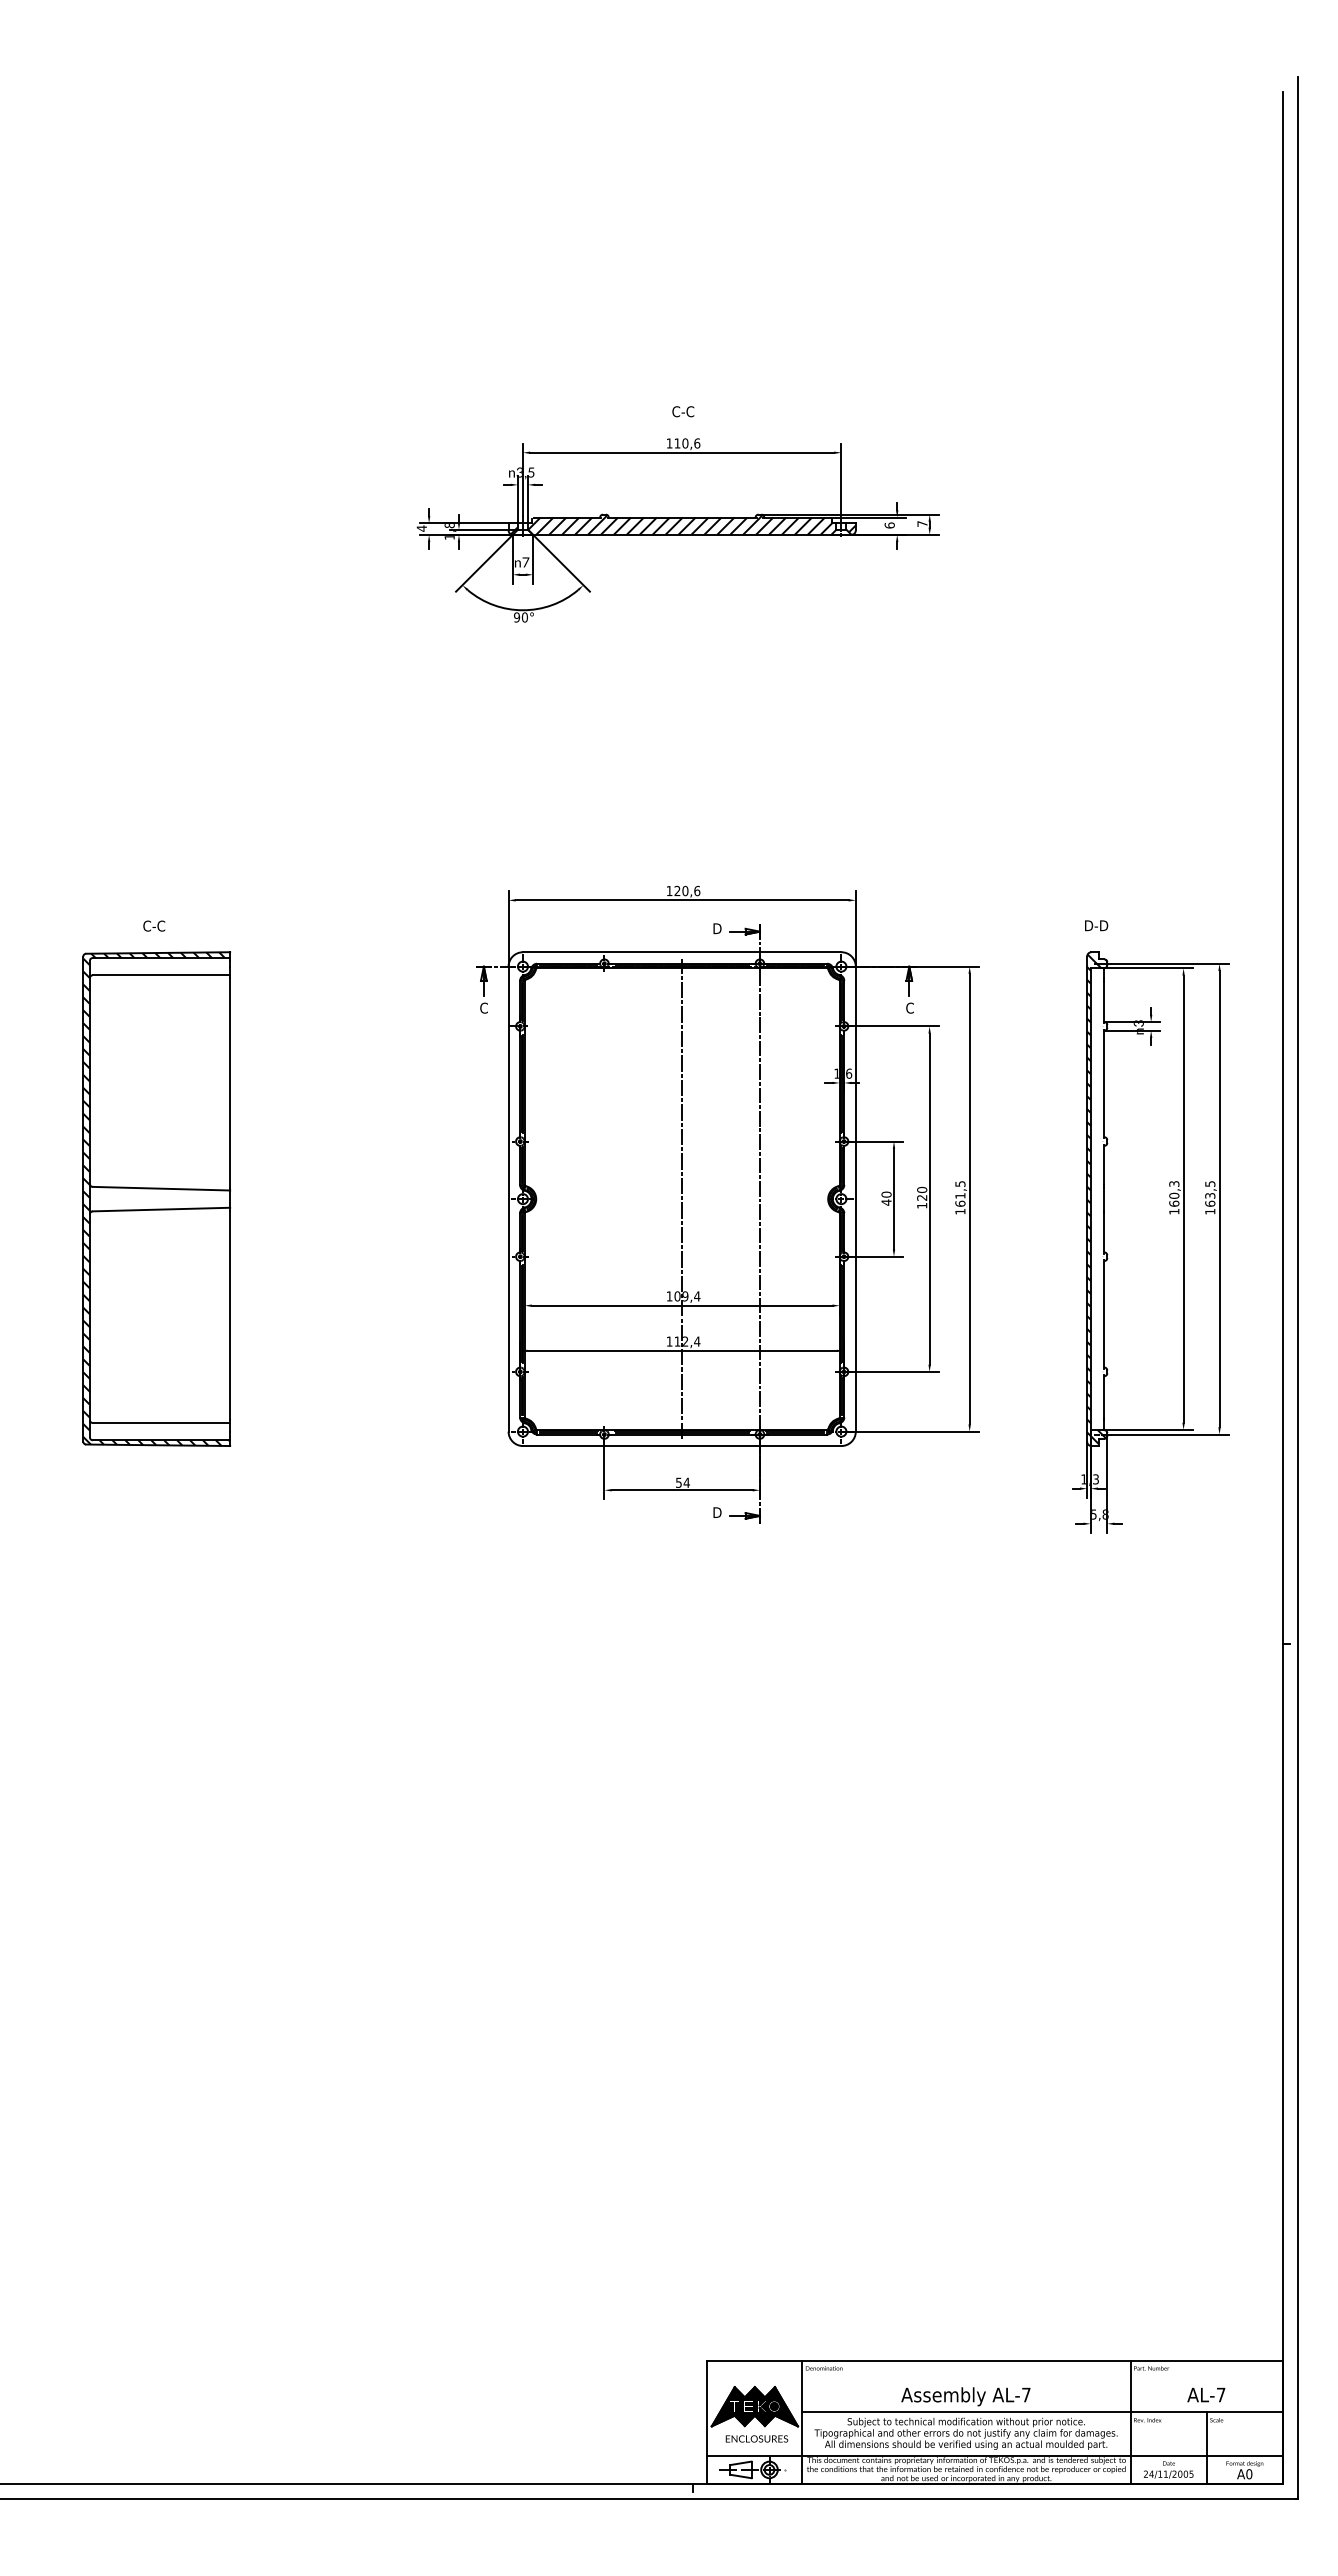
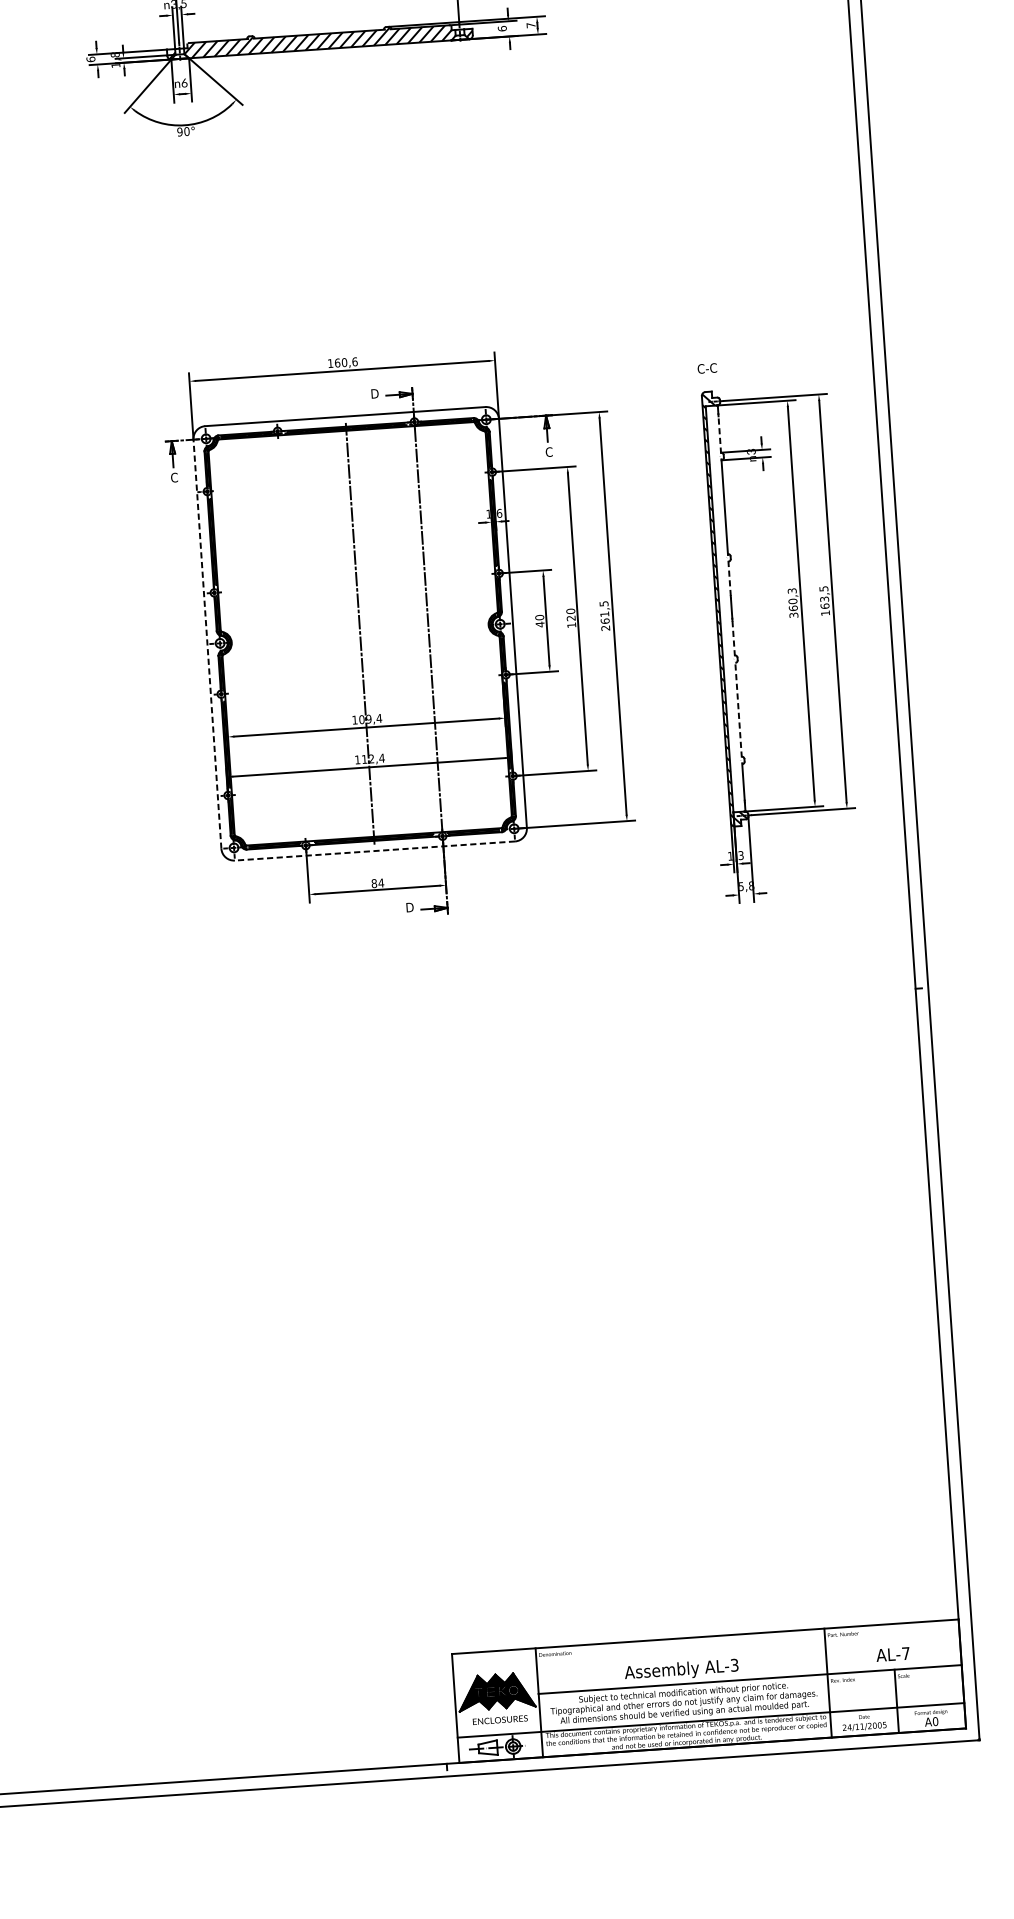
text: (421, 528) -> (90, 59), 4 -> 6
text: (525, 562) -> (184, 83), 7 -> 6
text: (677, 890) -> (337, 362), 120,6 -> 160,6
text: (1096, 925) -> (708, 368), D-D -> C-C
line: (1104, 1001) -> (719, 434), solid -> dashed
line: (1104, 1164) -> (729, 578), solid -> dashed
line: (508, 1198) -> (207, 643), solid -> dashed
text: (960, 1211) -> (605, 628), 161,5 -> 261,5
text: (1174, 1211) -> (794, 615), 160,3 -> 360,3
line: (1104, 1232) -> (733, 637), solid -> dashed
line: (1104, 1313) -> (738, 709), solid -> dashed
line: (681, 1446) -> (374, 851), solid -> dashed
text: (678, 1482) -> (373, 883), 54 -> 84
text: (1026, 2394) -> (734, 1664), AL-7 -> AL-3

